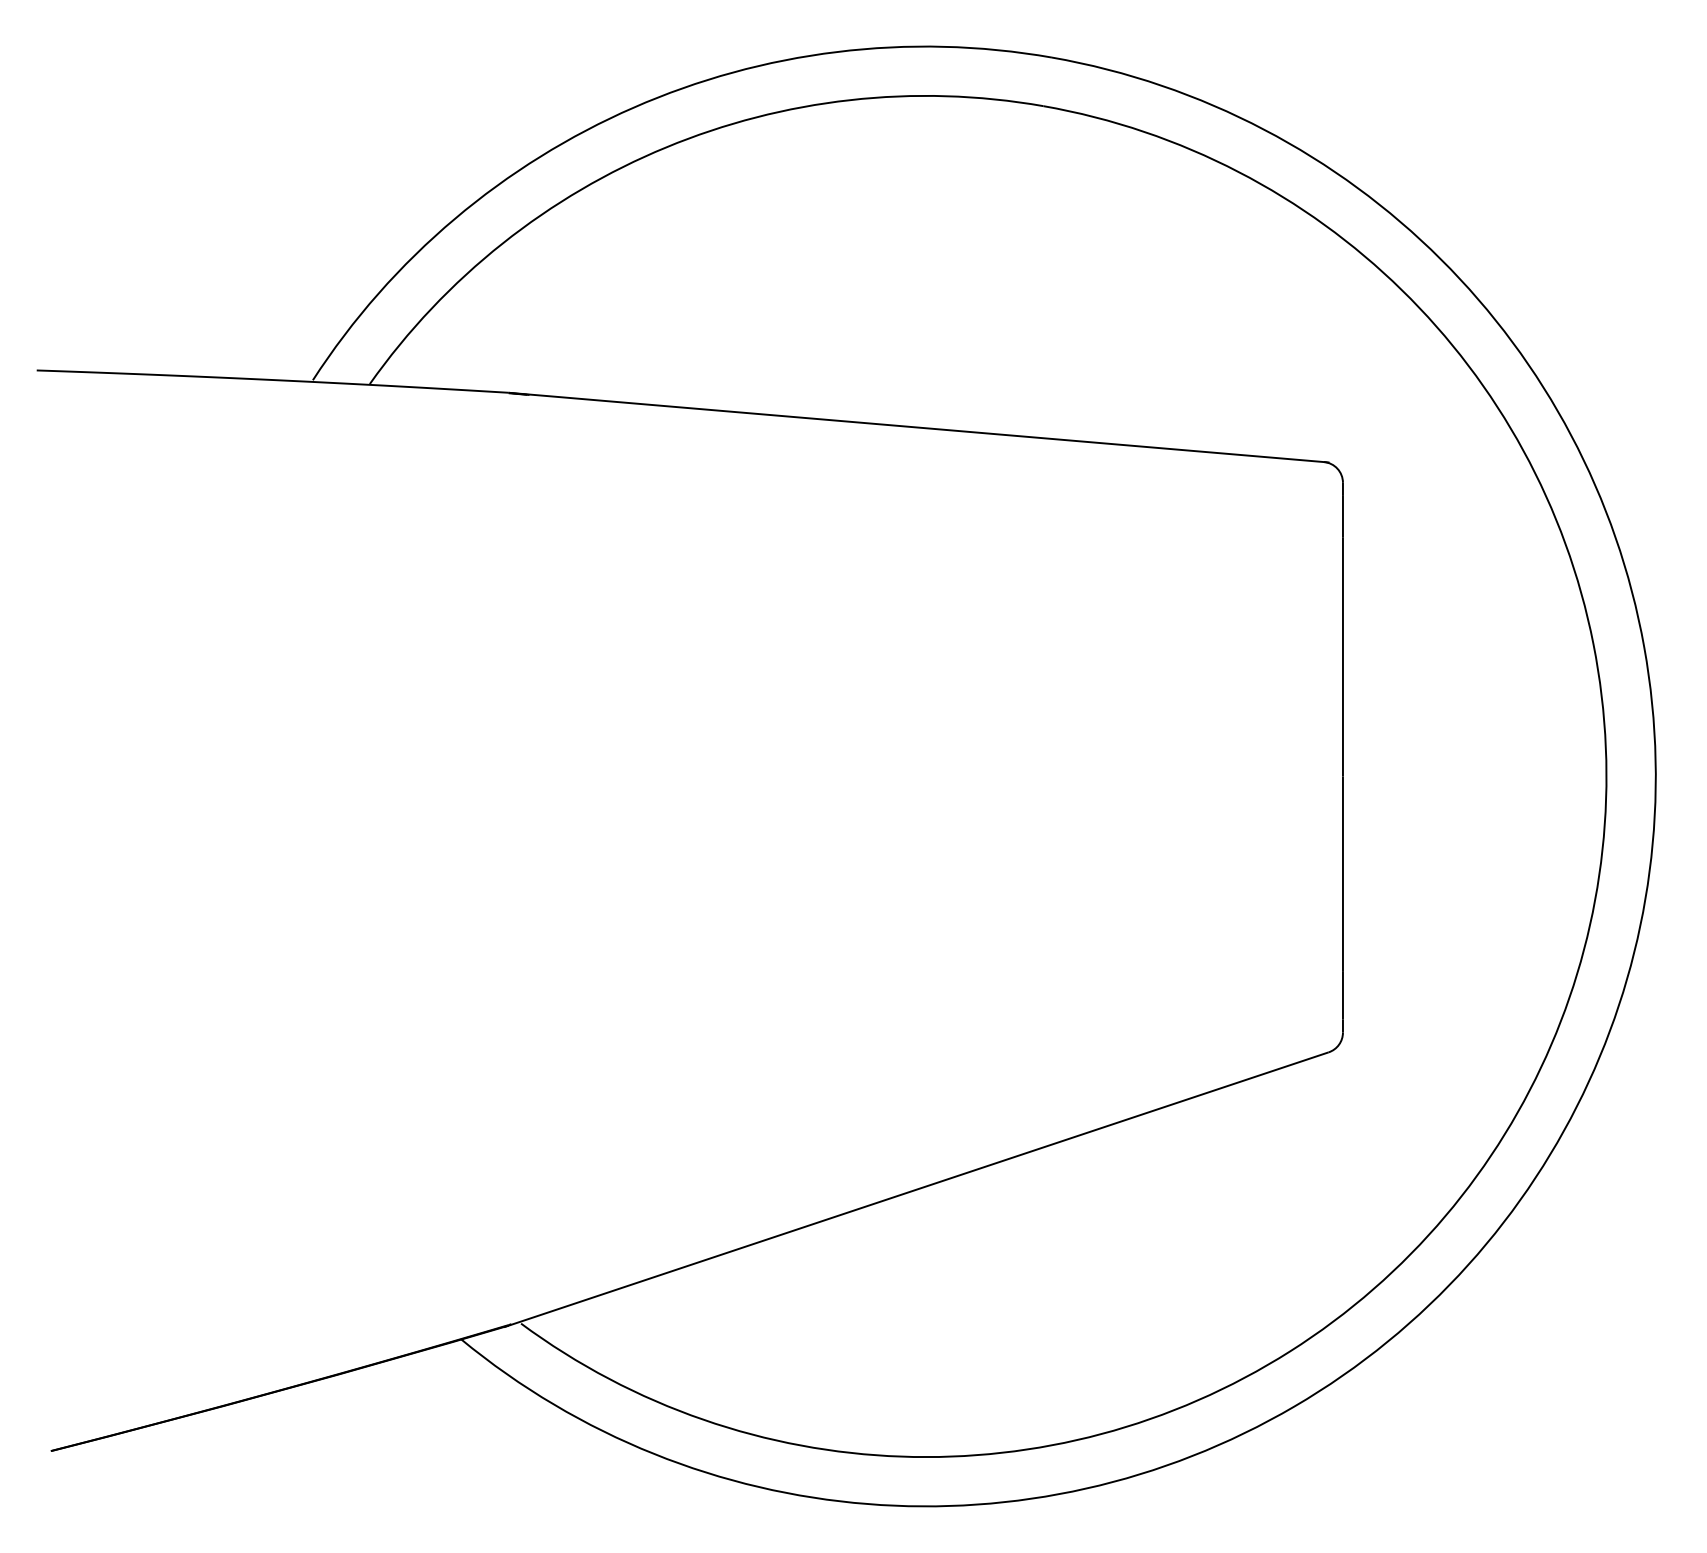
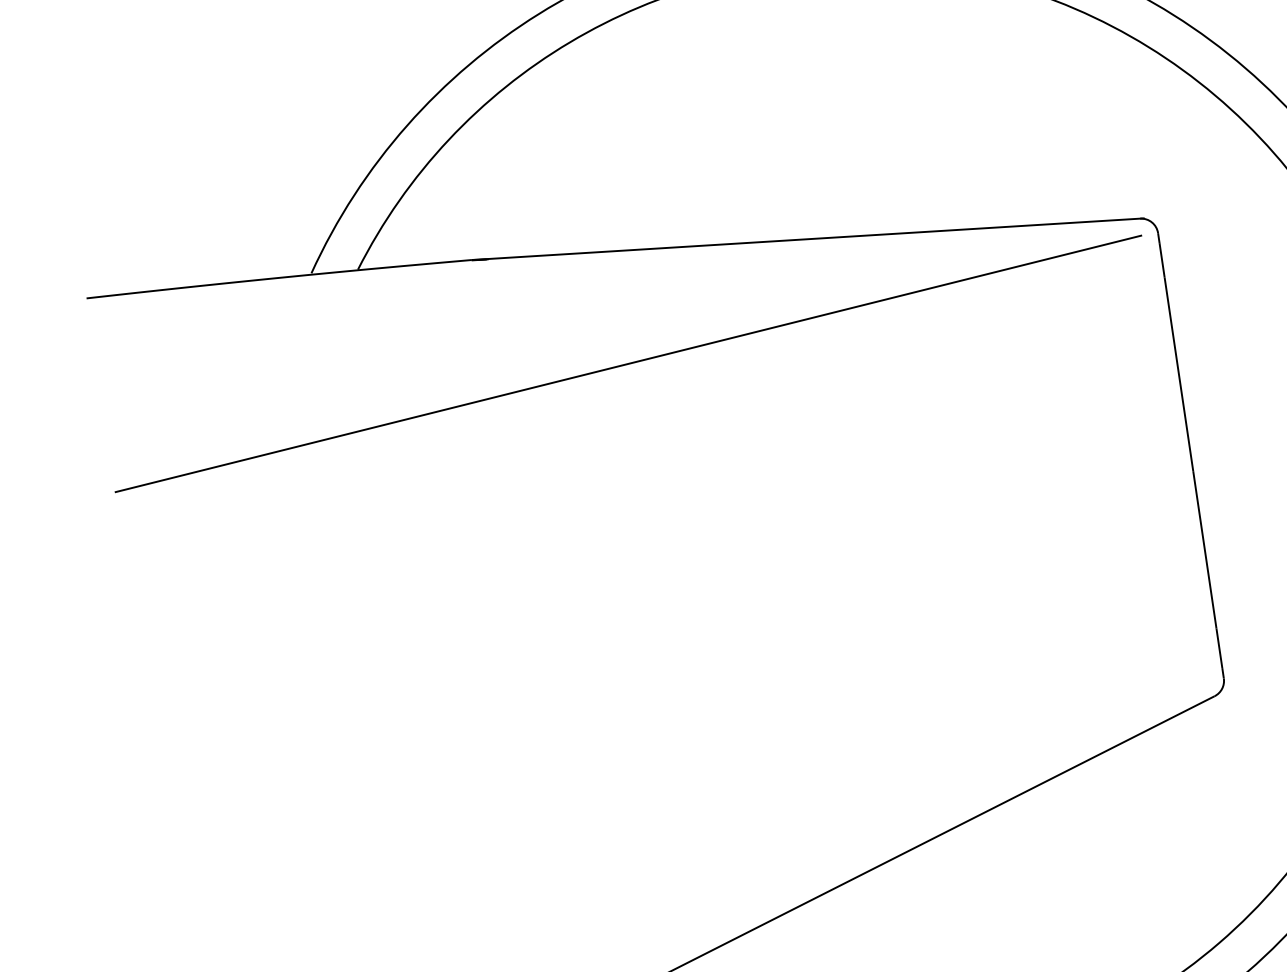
line: (679, 545) -> (628, 363), added

